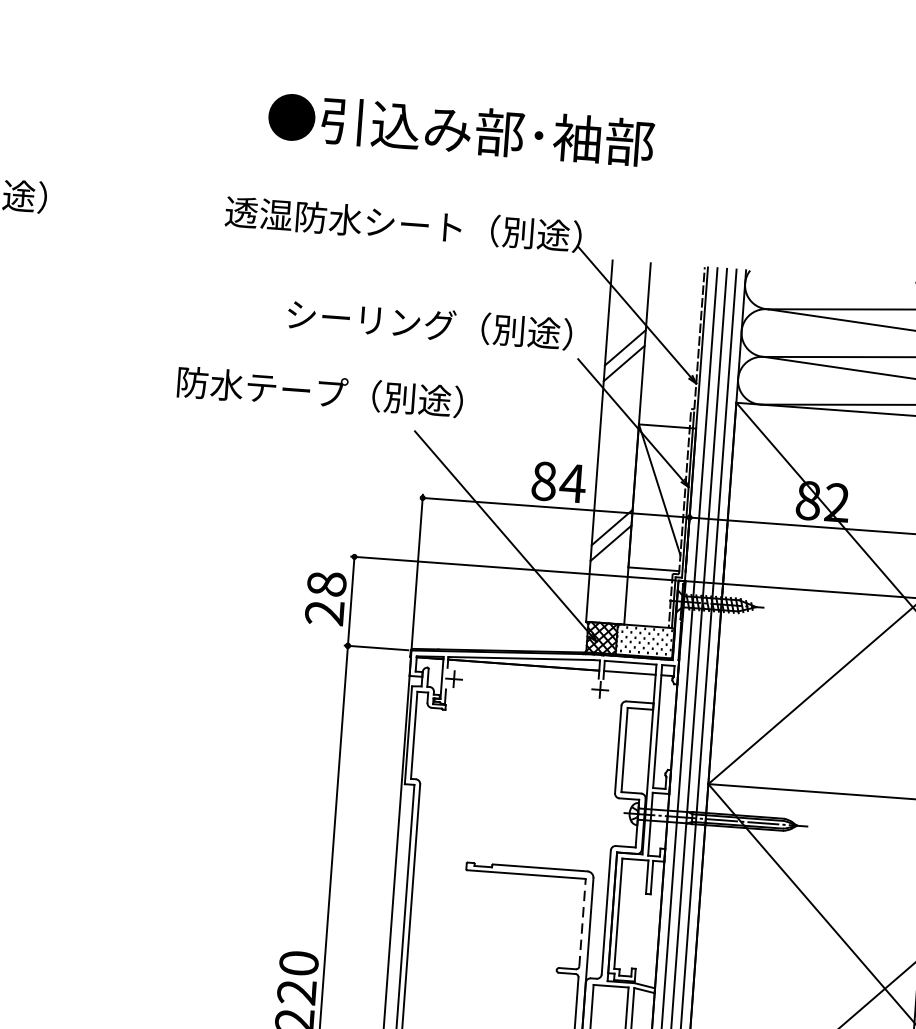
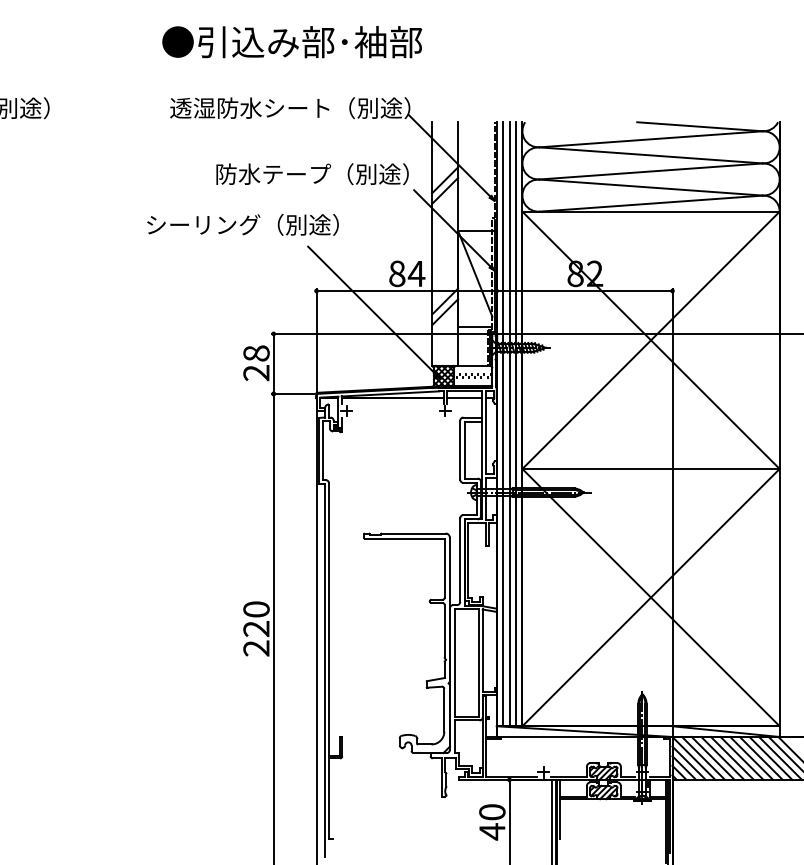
text: (461, 130) -> (292, 42), moved
text: (371, 319) -> (273, 173), シーリング（別途） -> 防水テープ（別途）
text: (262, 387) -> (203, 224), 防水テープ（別途） -> シーリング（別途）
line: (582, 921) -> (444, 567), dashed -> solid

